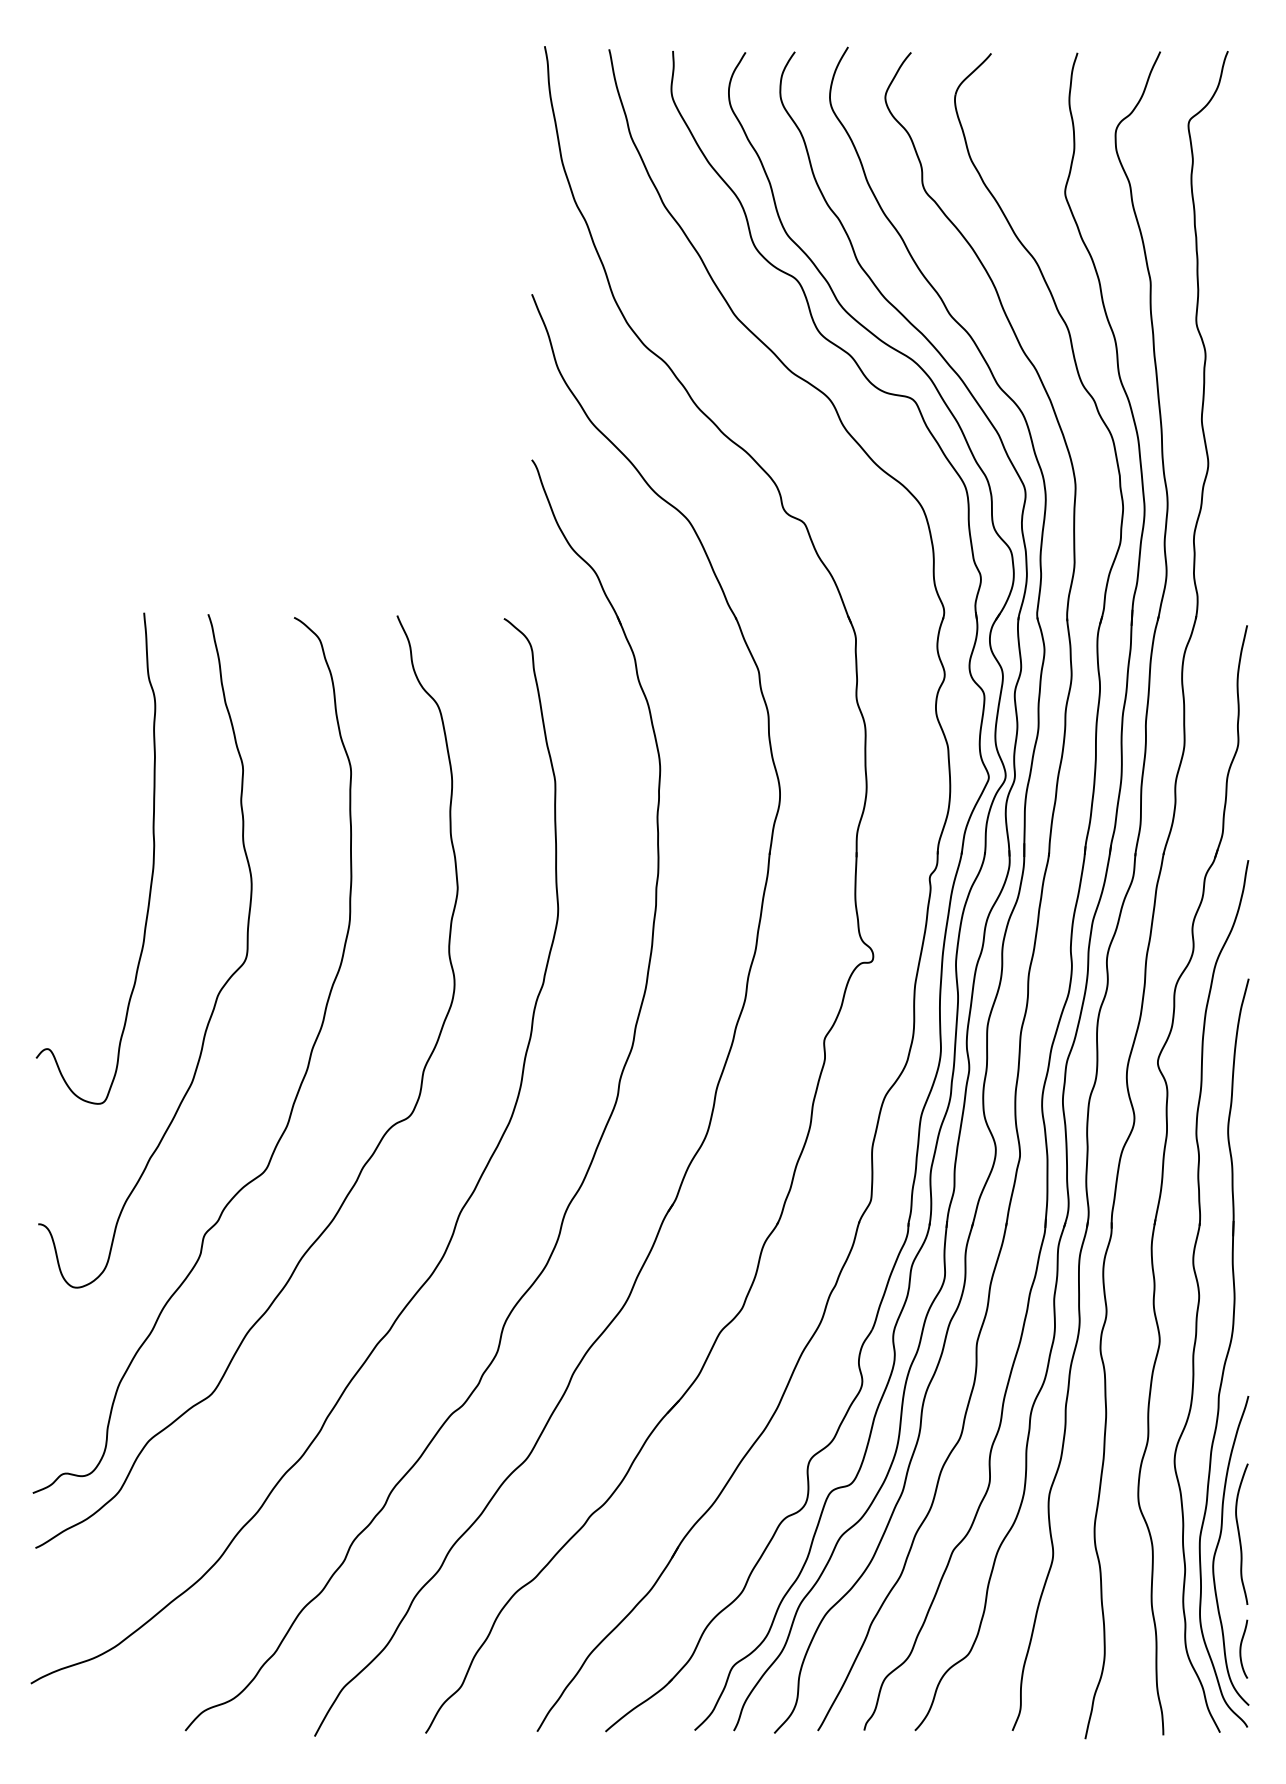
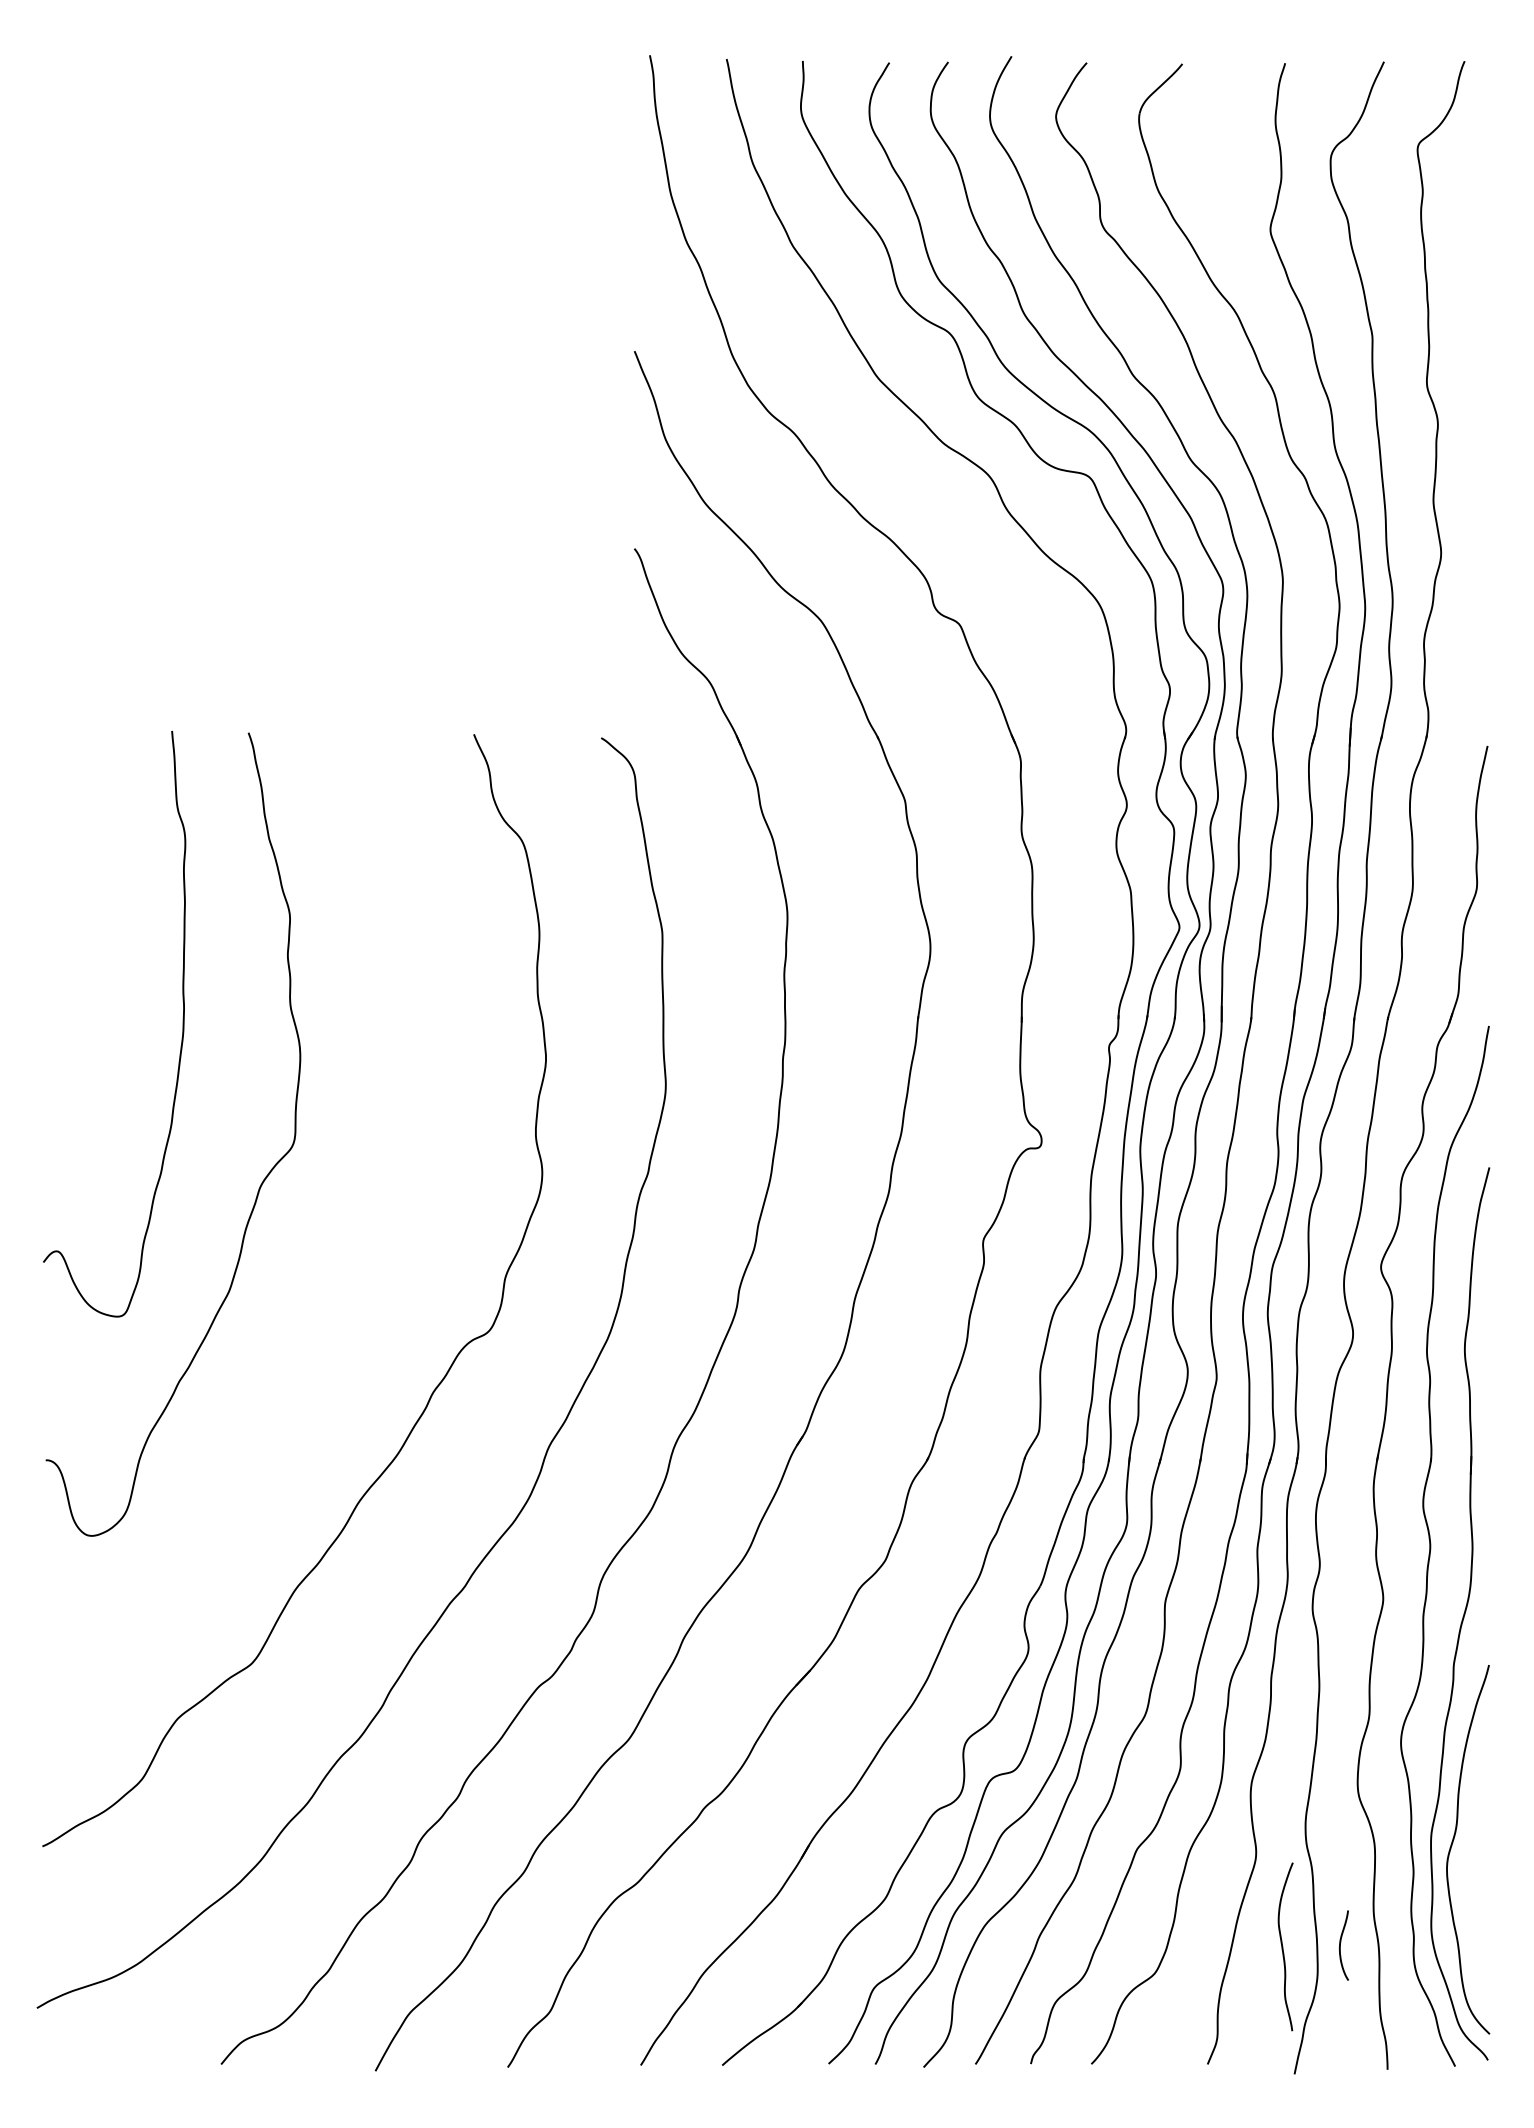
curve: (297, 1090) -> (354, 1300), removed
curve: (1239, 1533) -> (1282, 1945), moved
curve: (1241, 1648) -> (1341, 1944), moved

